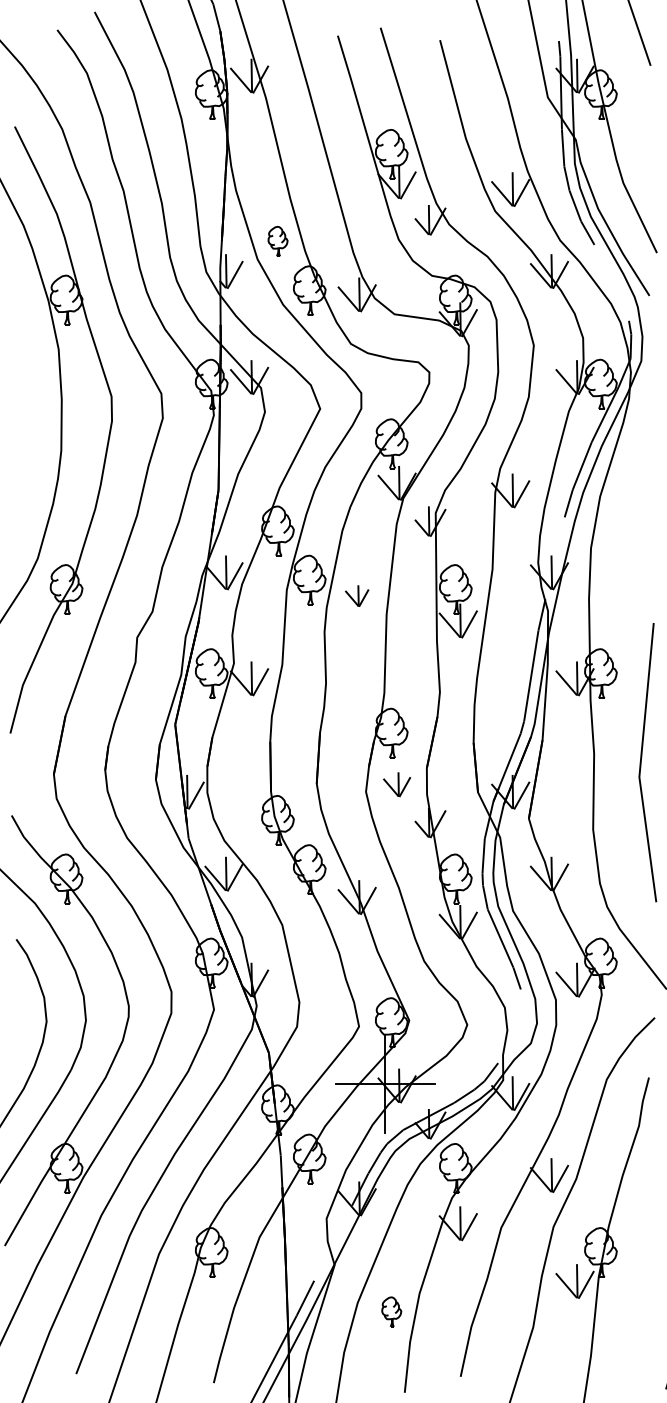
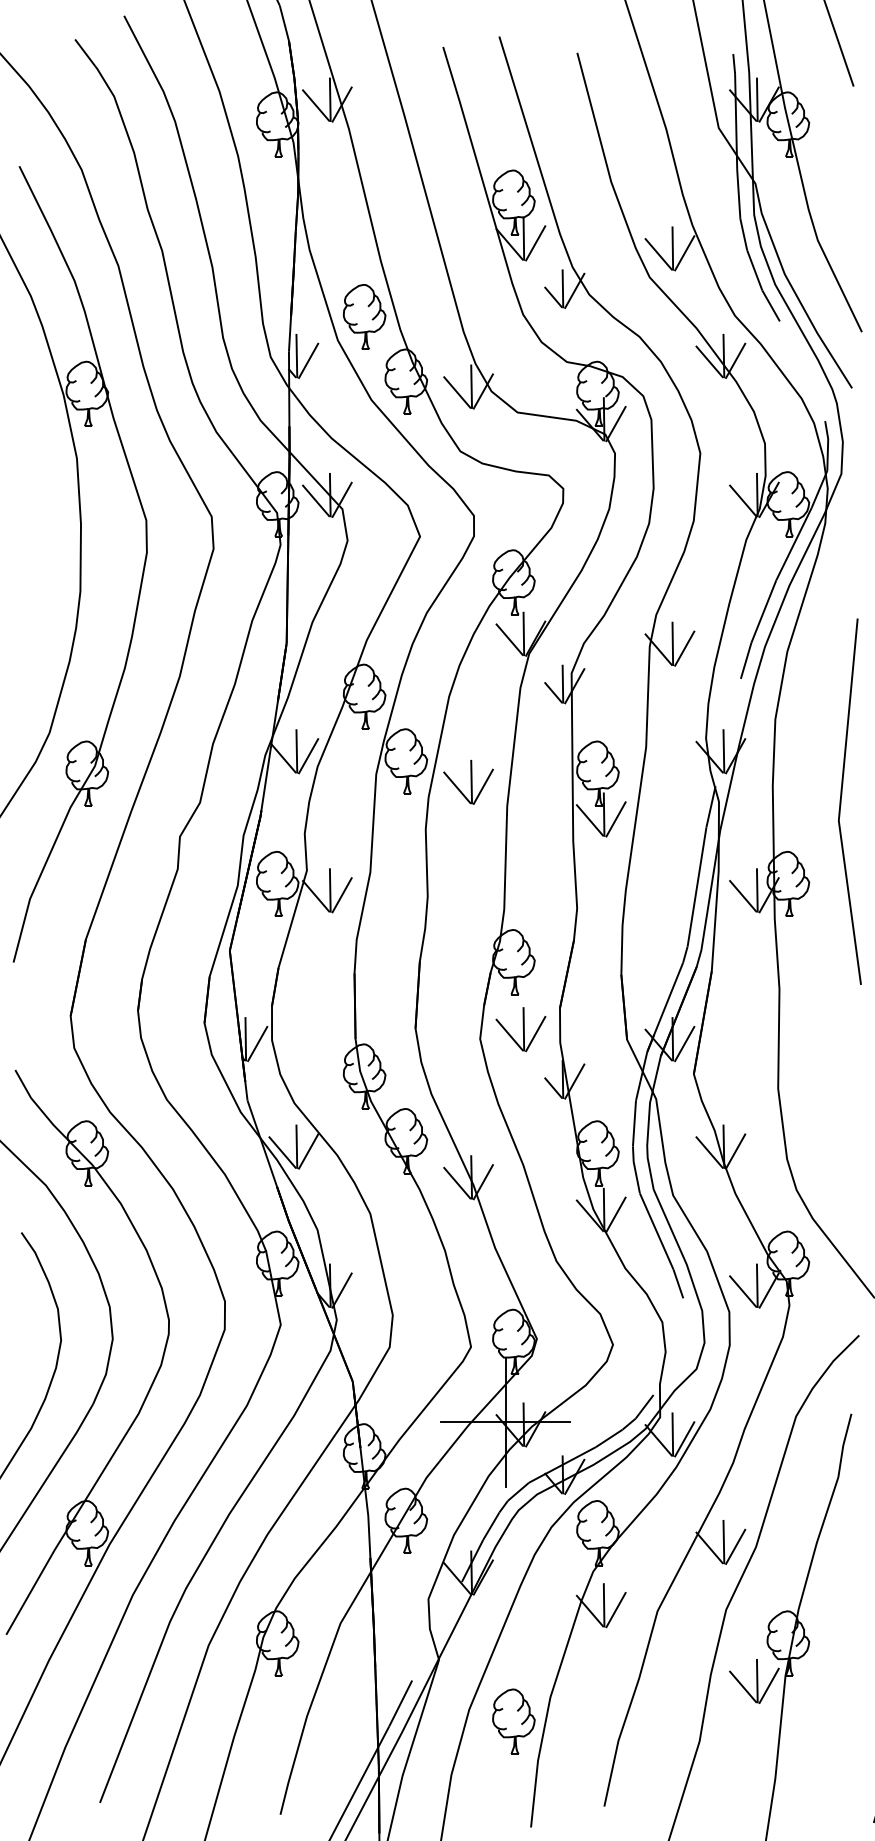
part: (277, 241) -> (364, 316), size x1.67
part: (357, 595) -> (468, 781), size x1.67
line: (641, 762) -> (841, 801), moved
part: (396, 784) -> (520, 1029), size x1.43
part: (391, 1312) -> (513, 1721), size x1.67

